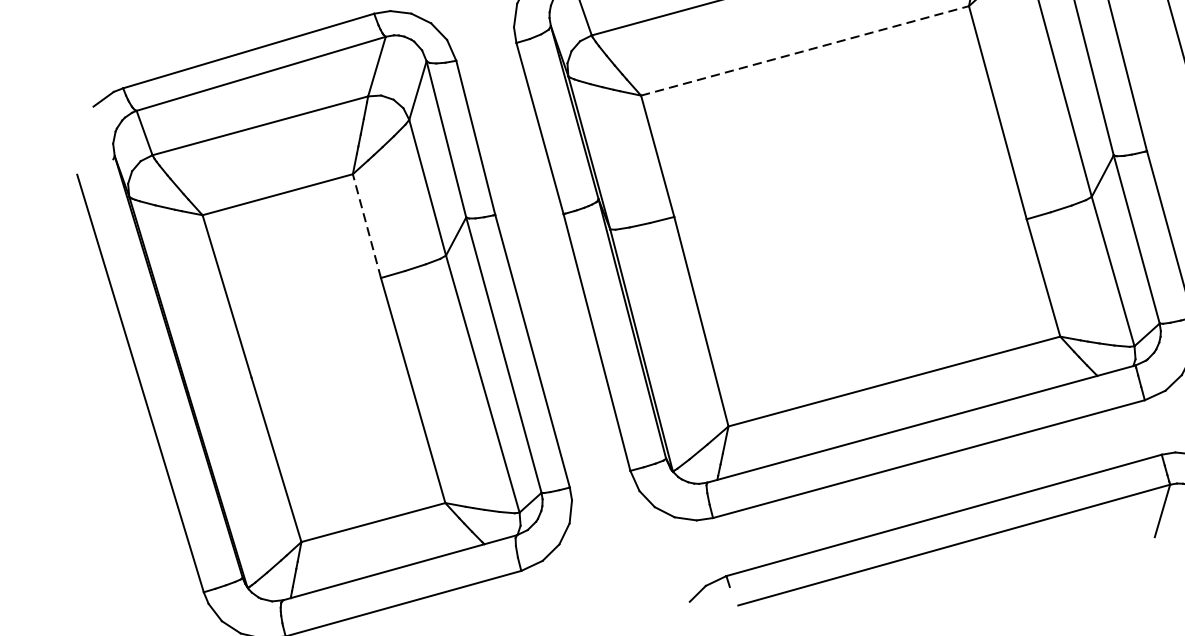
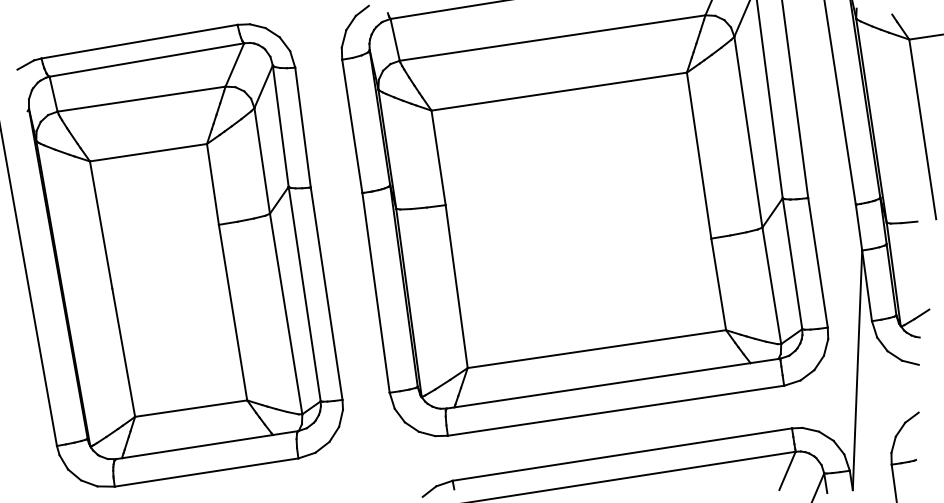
line: (805, 50) -> (559, 91), dashed -> solid
line: (366, 226) -> (212, 184), dashed -> solid

